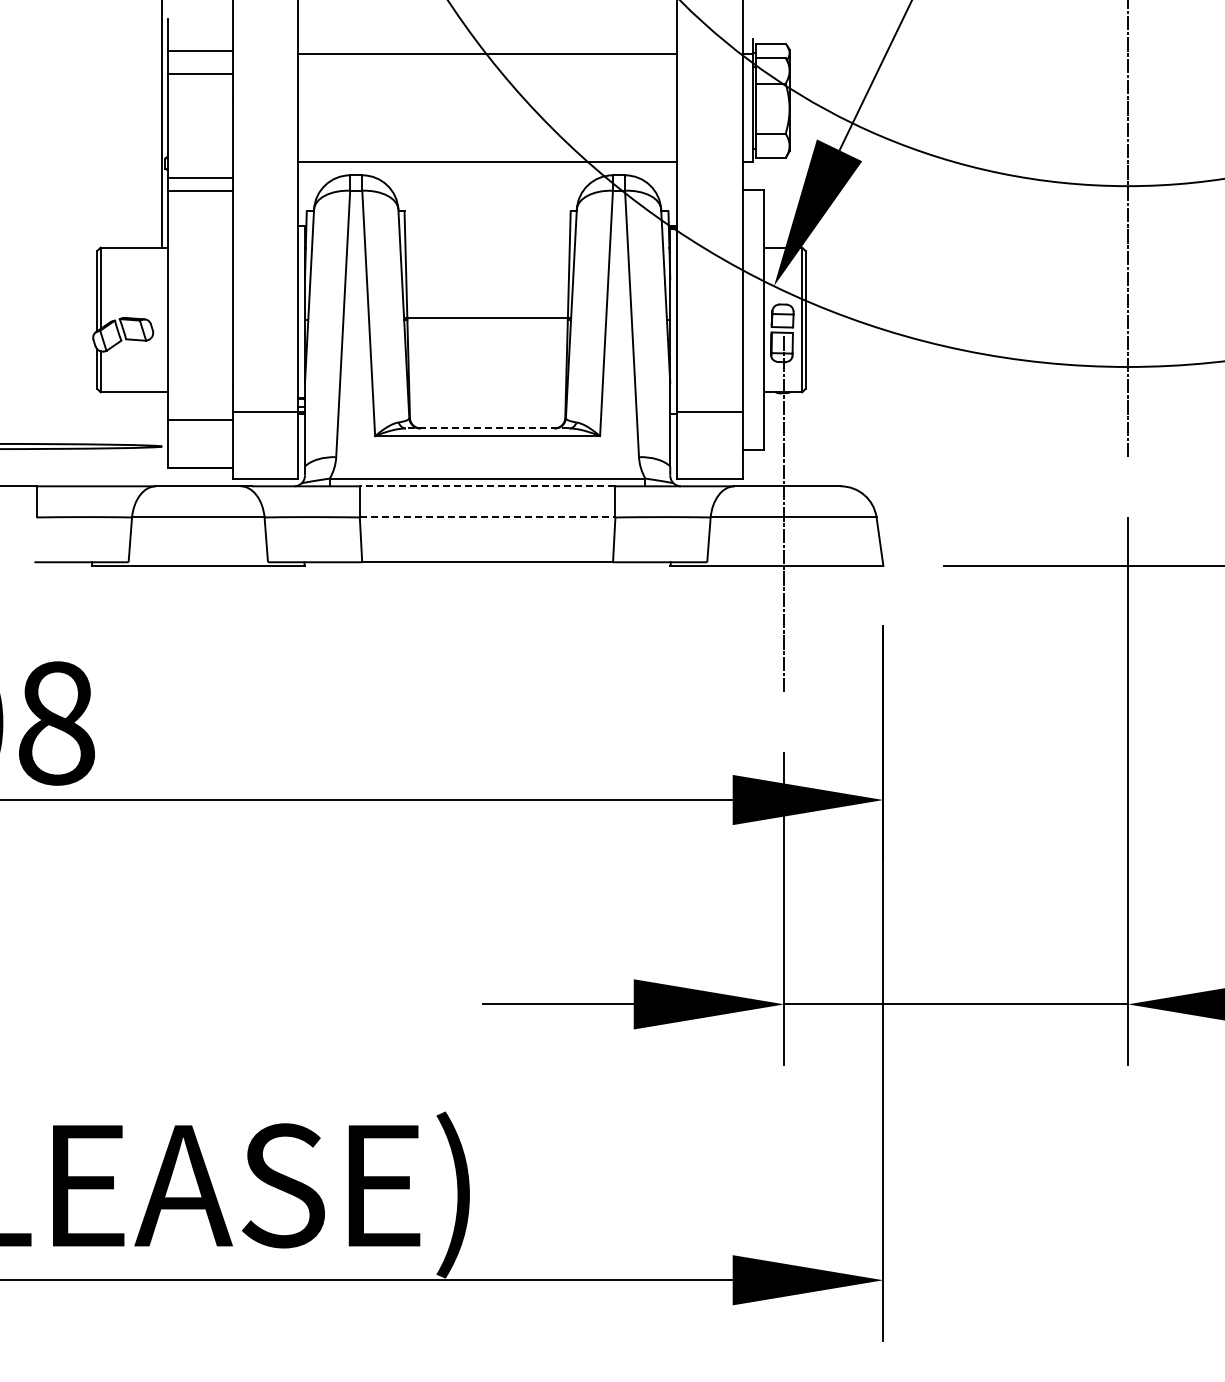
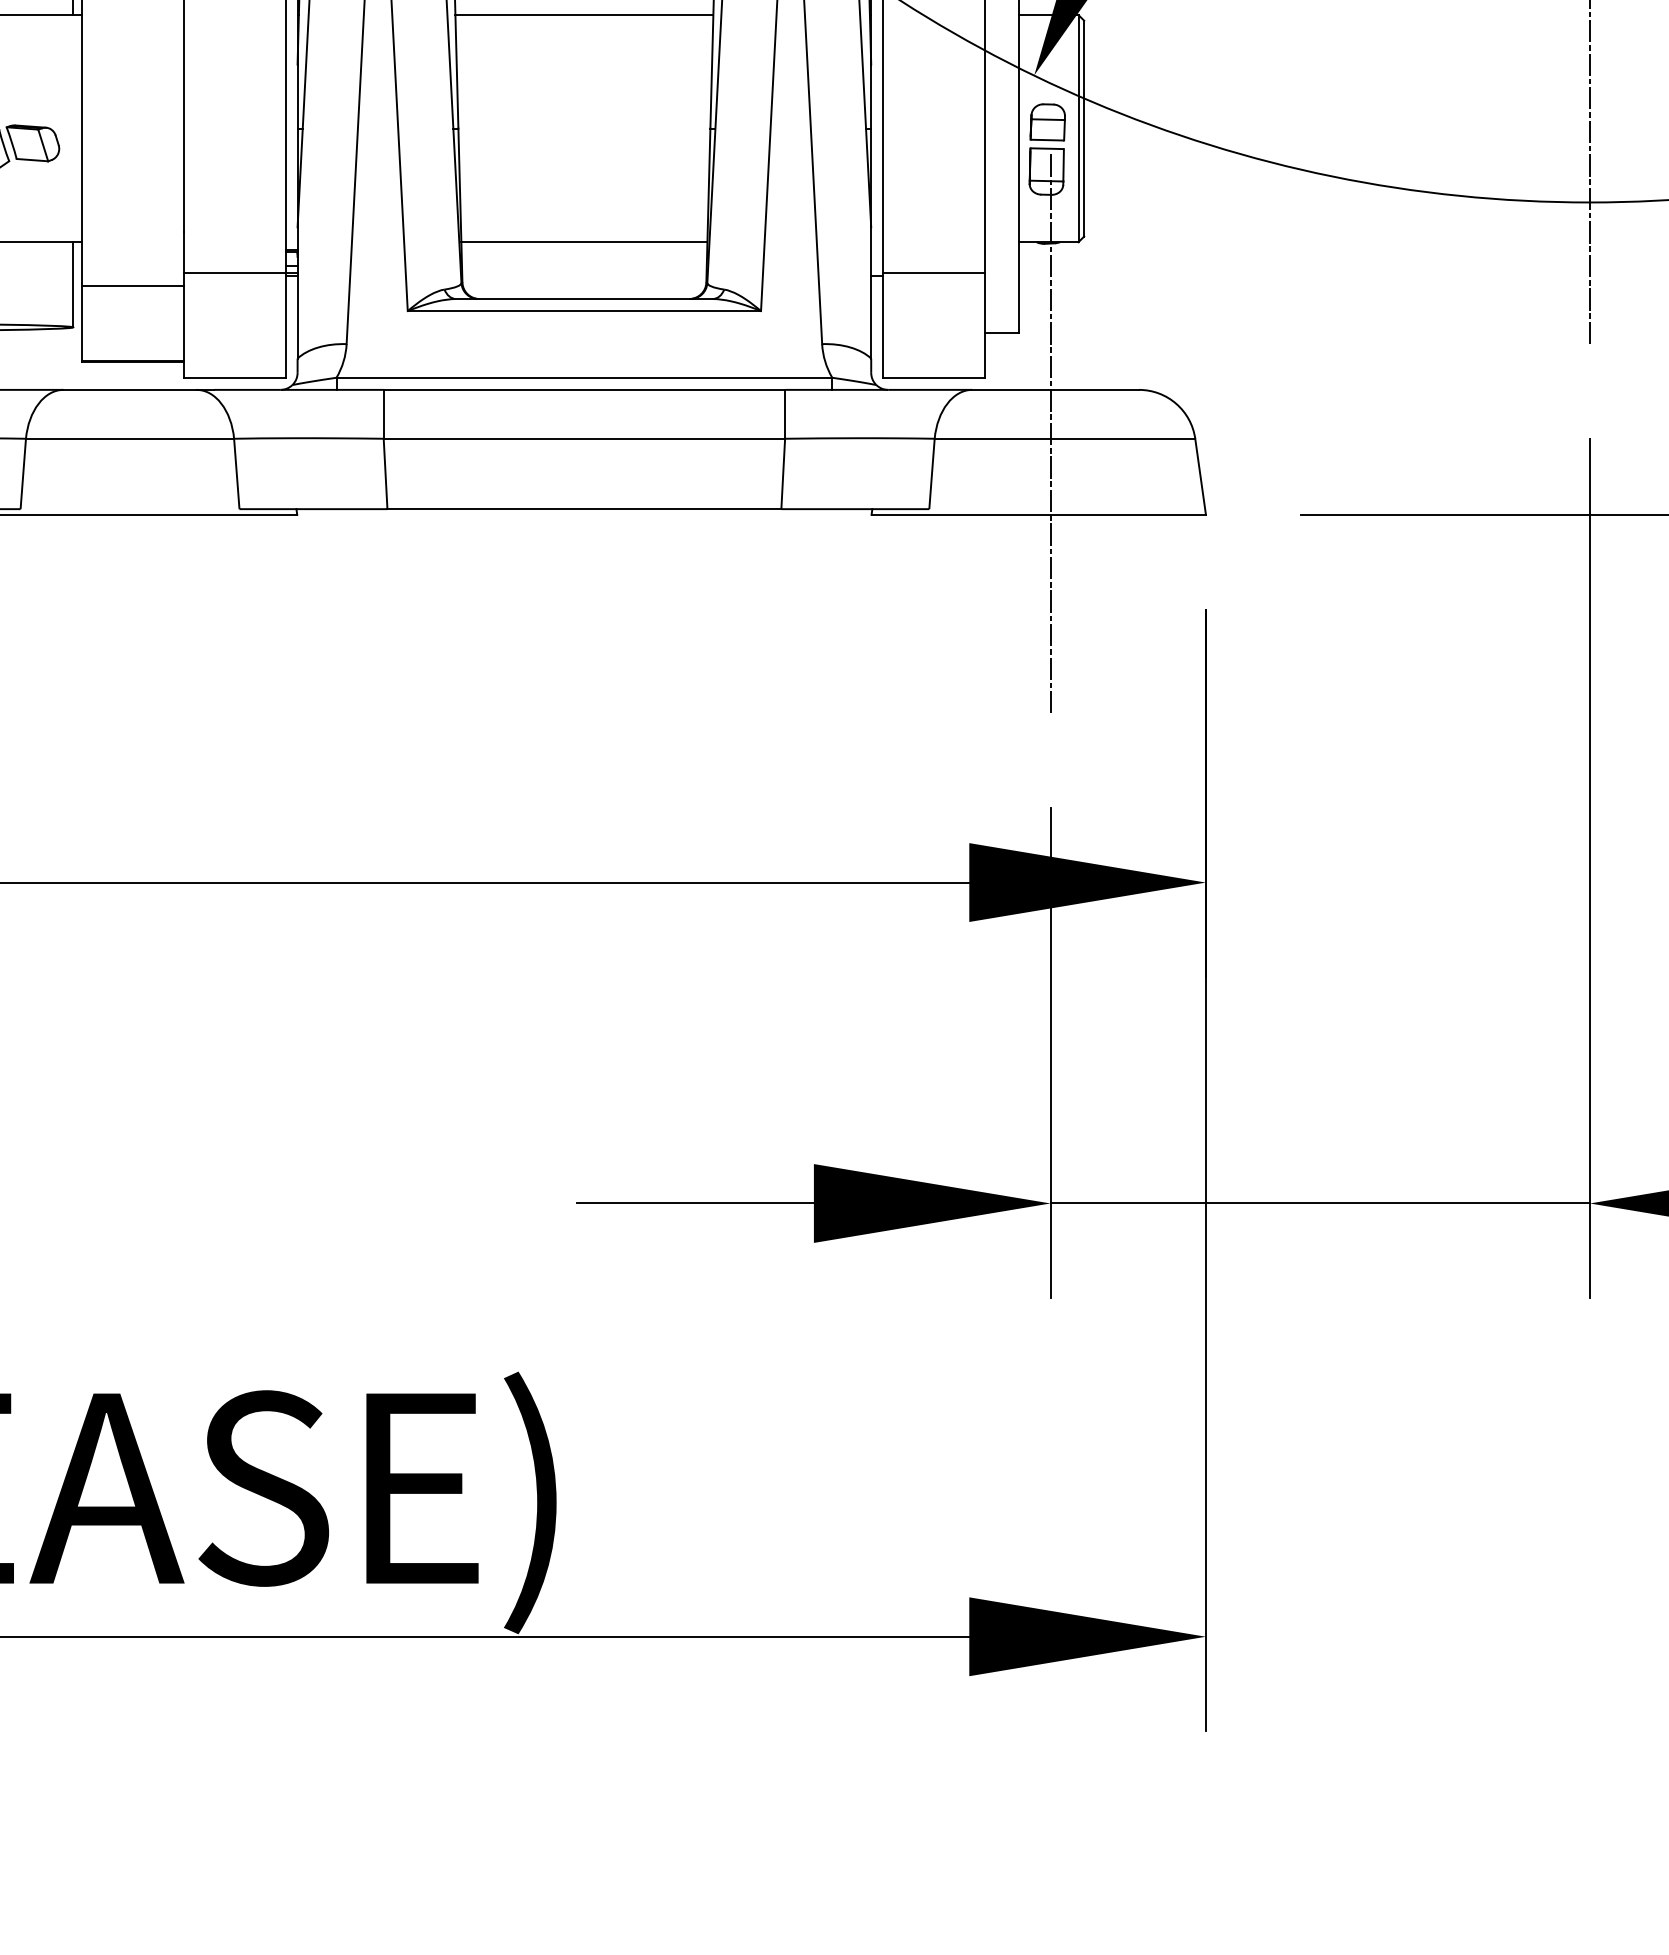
line: (487, 317) -> (584, 14), moved
line: (487, 392) -> (584, 242), added
line: (162, 419) -> (73, 284), added
line: (487, 428) -> (584, 299), dashed -> solid
line: (487, 486) -> (584, 390), dashed -> solid
line: (487, 517) -> (584, 438), dashed -> solid

